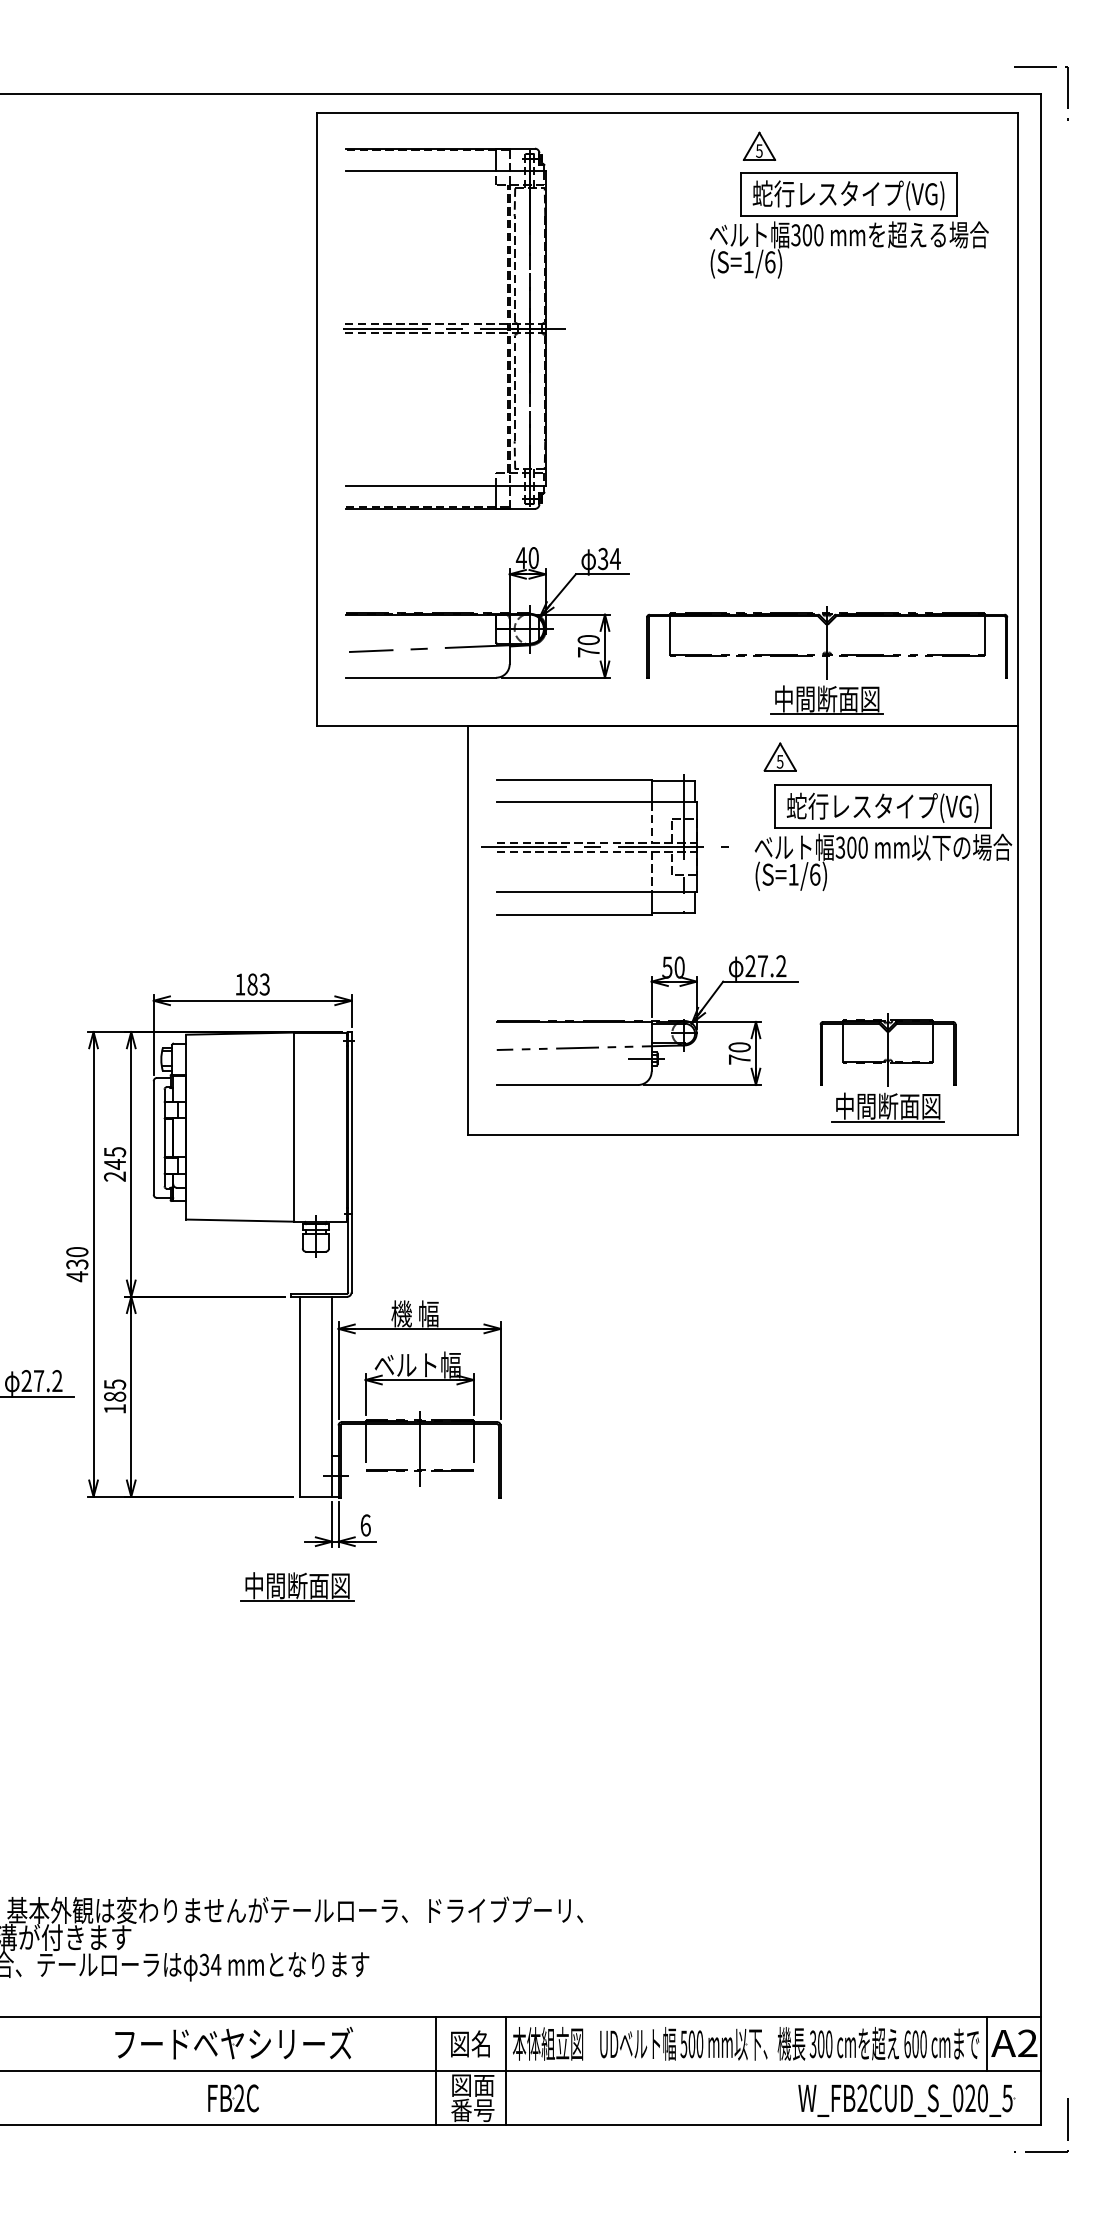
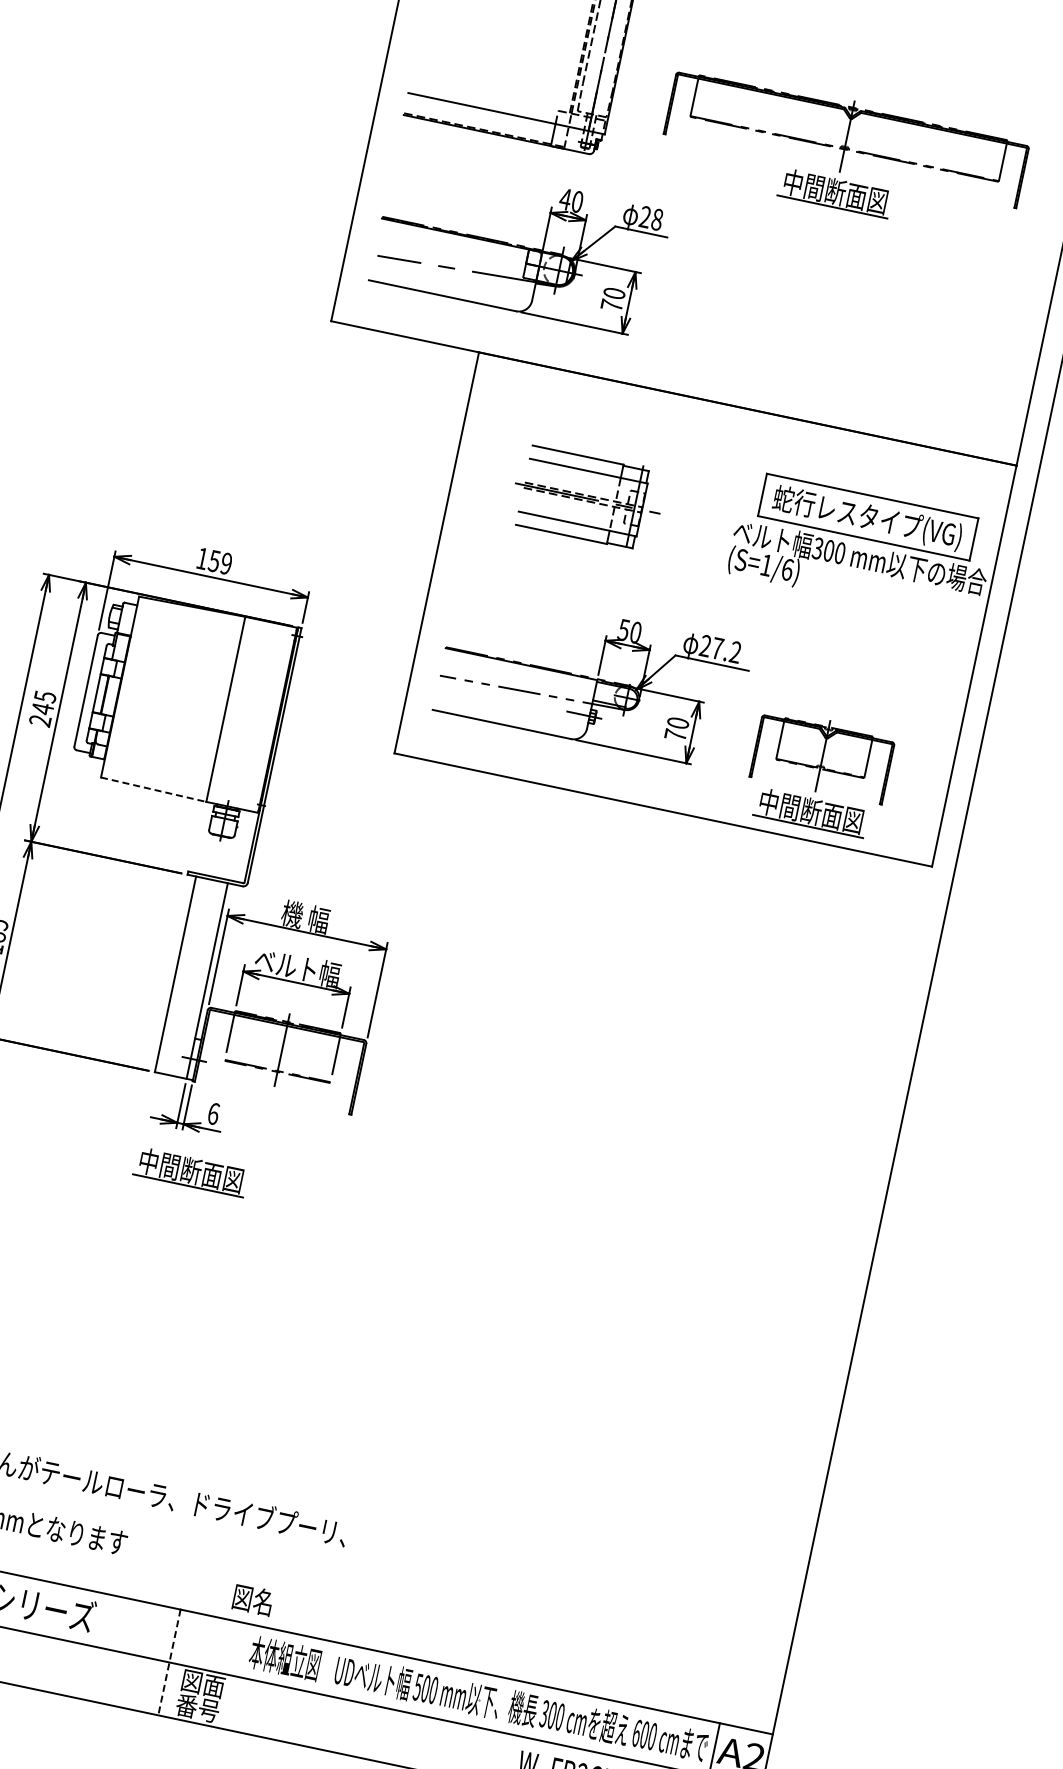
text: (609, 559) -> (651, 218), 34 -> 28
part: (827, 660) -> (843, 154), moved
part: (779, 756) -> (777, 446), removed
part: (604, 844) -> (587, 496), size x0.6
text: (258, 984) -> (220, 562), 183 -> 159
line: (240, 1220) -> (153, 789), solid -> dashed
part: (297, 1586) -> (191, 1171), moved
text: (470, 2043) -> (253, 1599), moved
line: (435, 2071) -> (169, 1662), solid -> dashed
line: (505, 2071) -> (237, 1677), removed

